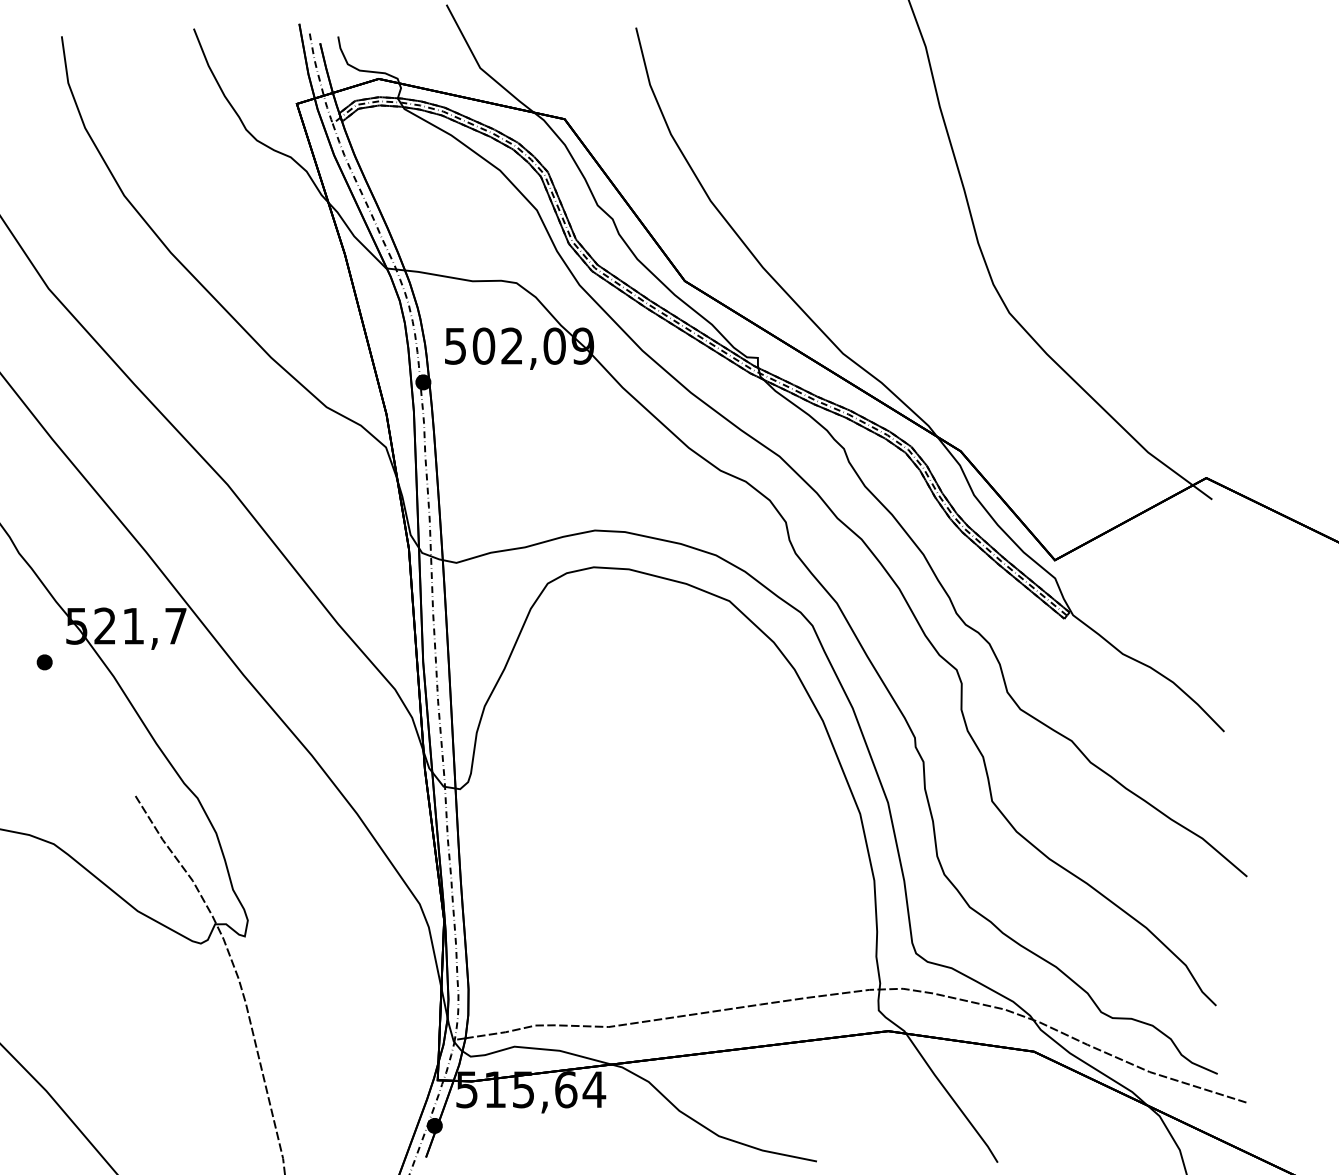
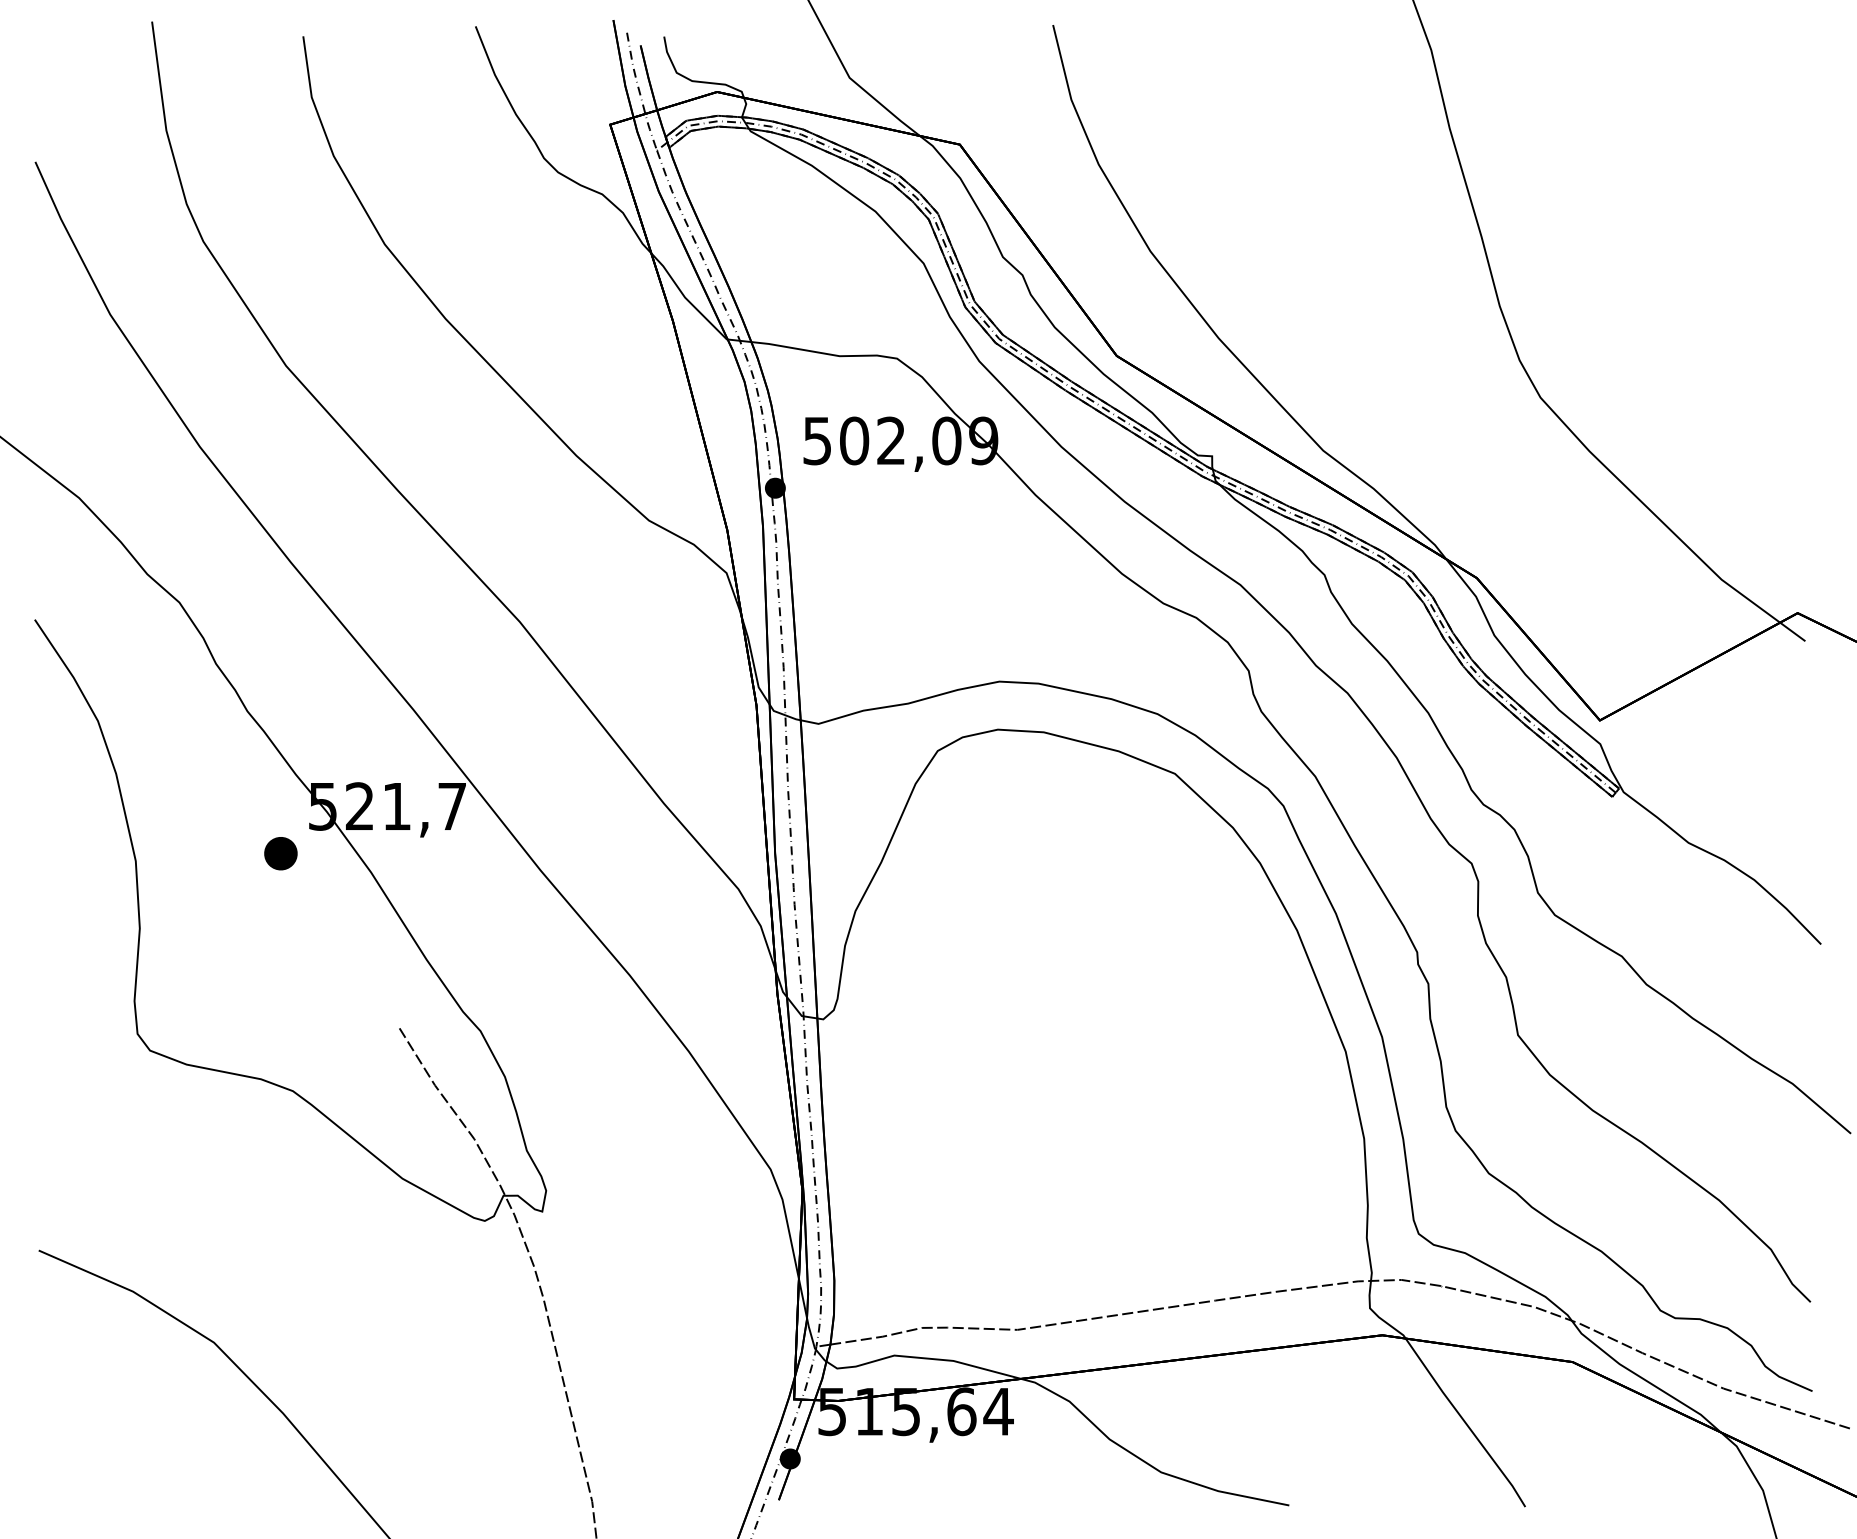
part: (44, 662) -> (280, 853), size x1.6

